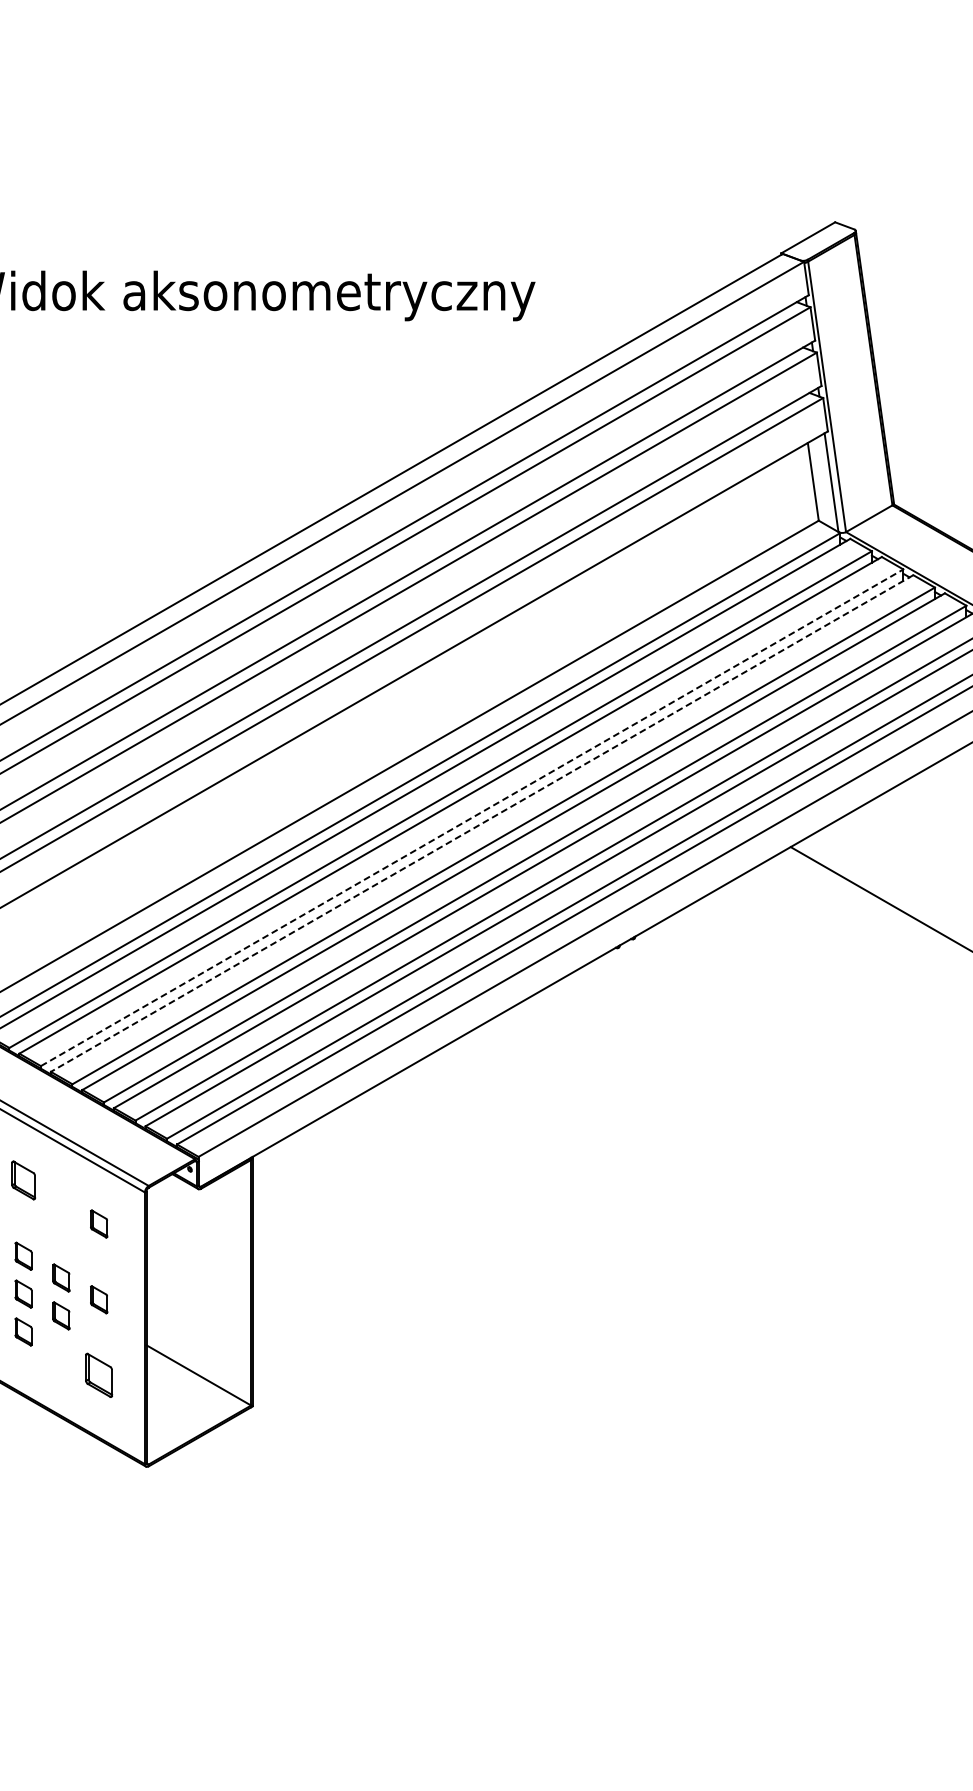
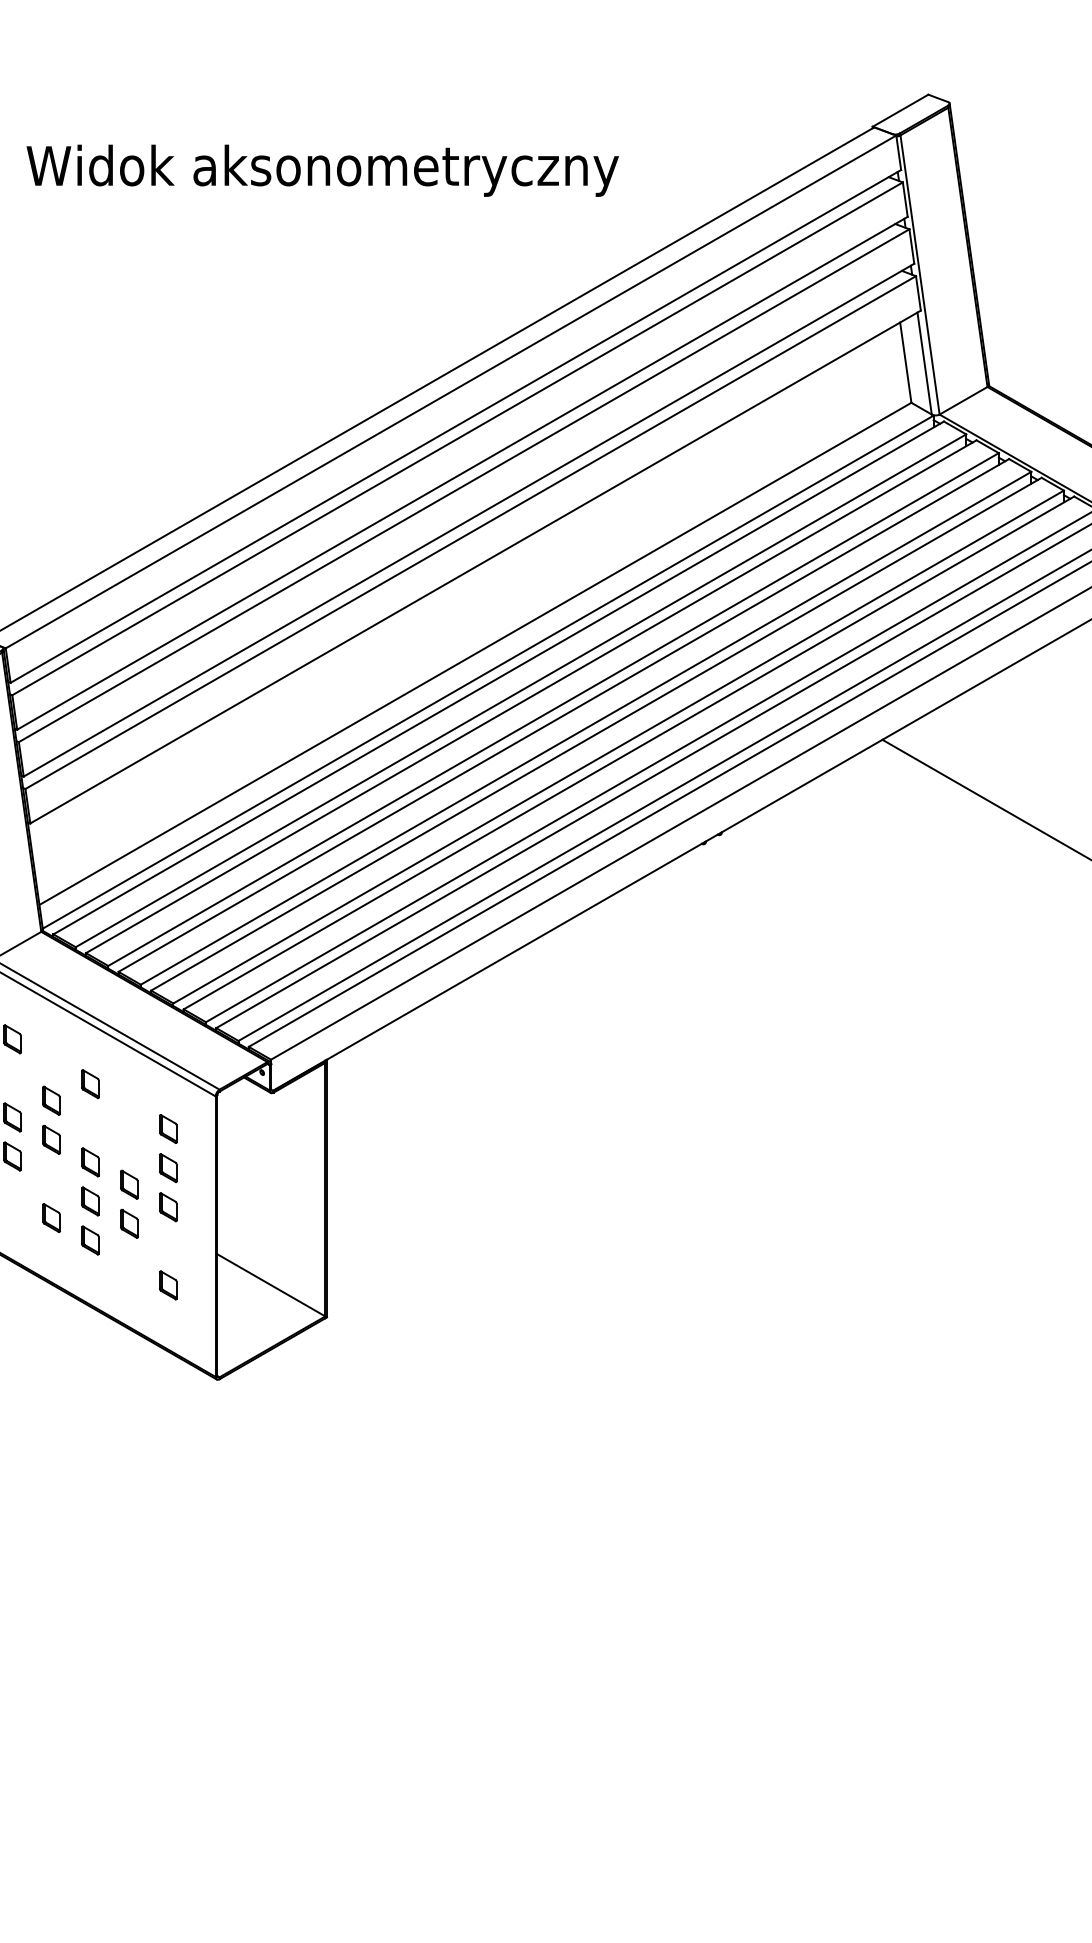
line: (472, 817) -> (553, 709), dashed -> solid
line: (481, 823) -> (563, 715), dashed -> solid
part: (23, 1180) -> (90, 1084), size x0.71
part: (99, 1262) -> (168, 1168), added
part: (99, 1375) -> (168, 1285), size x0.62

